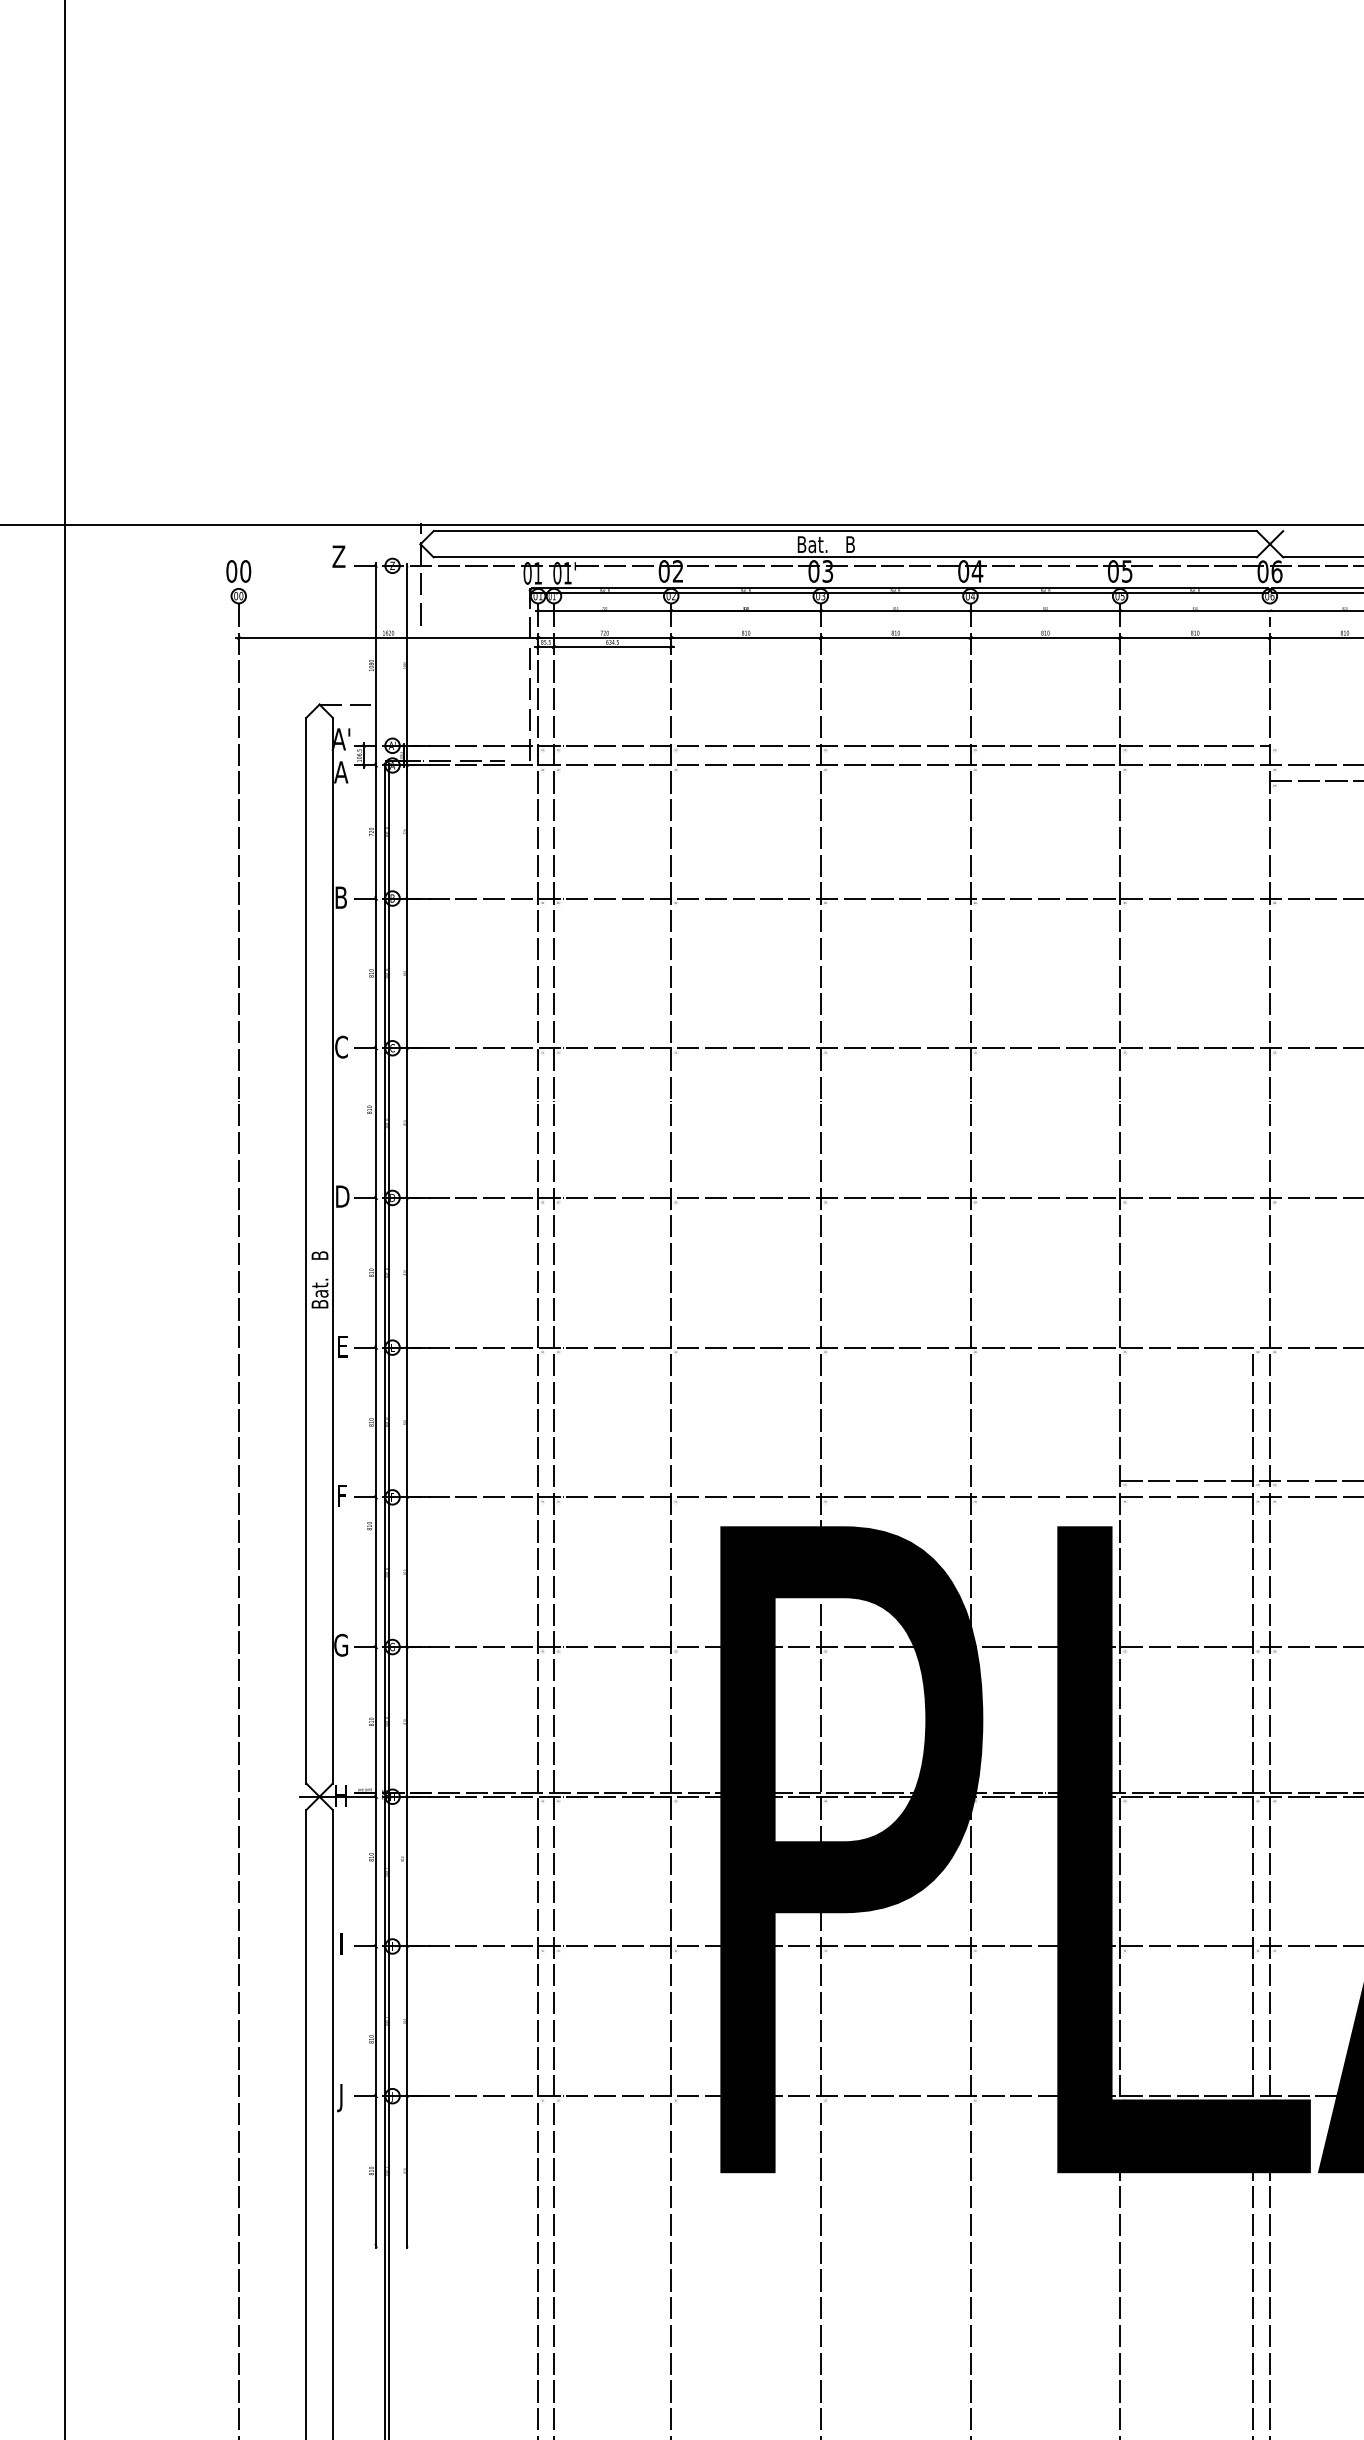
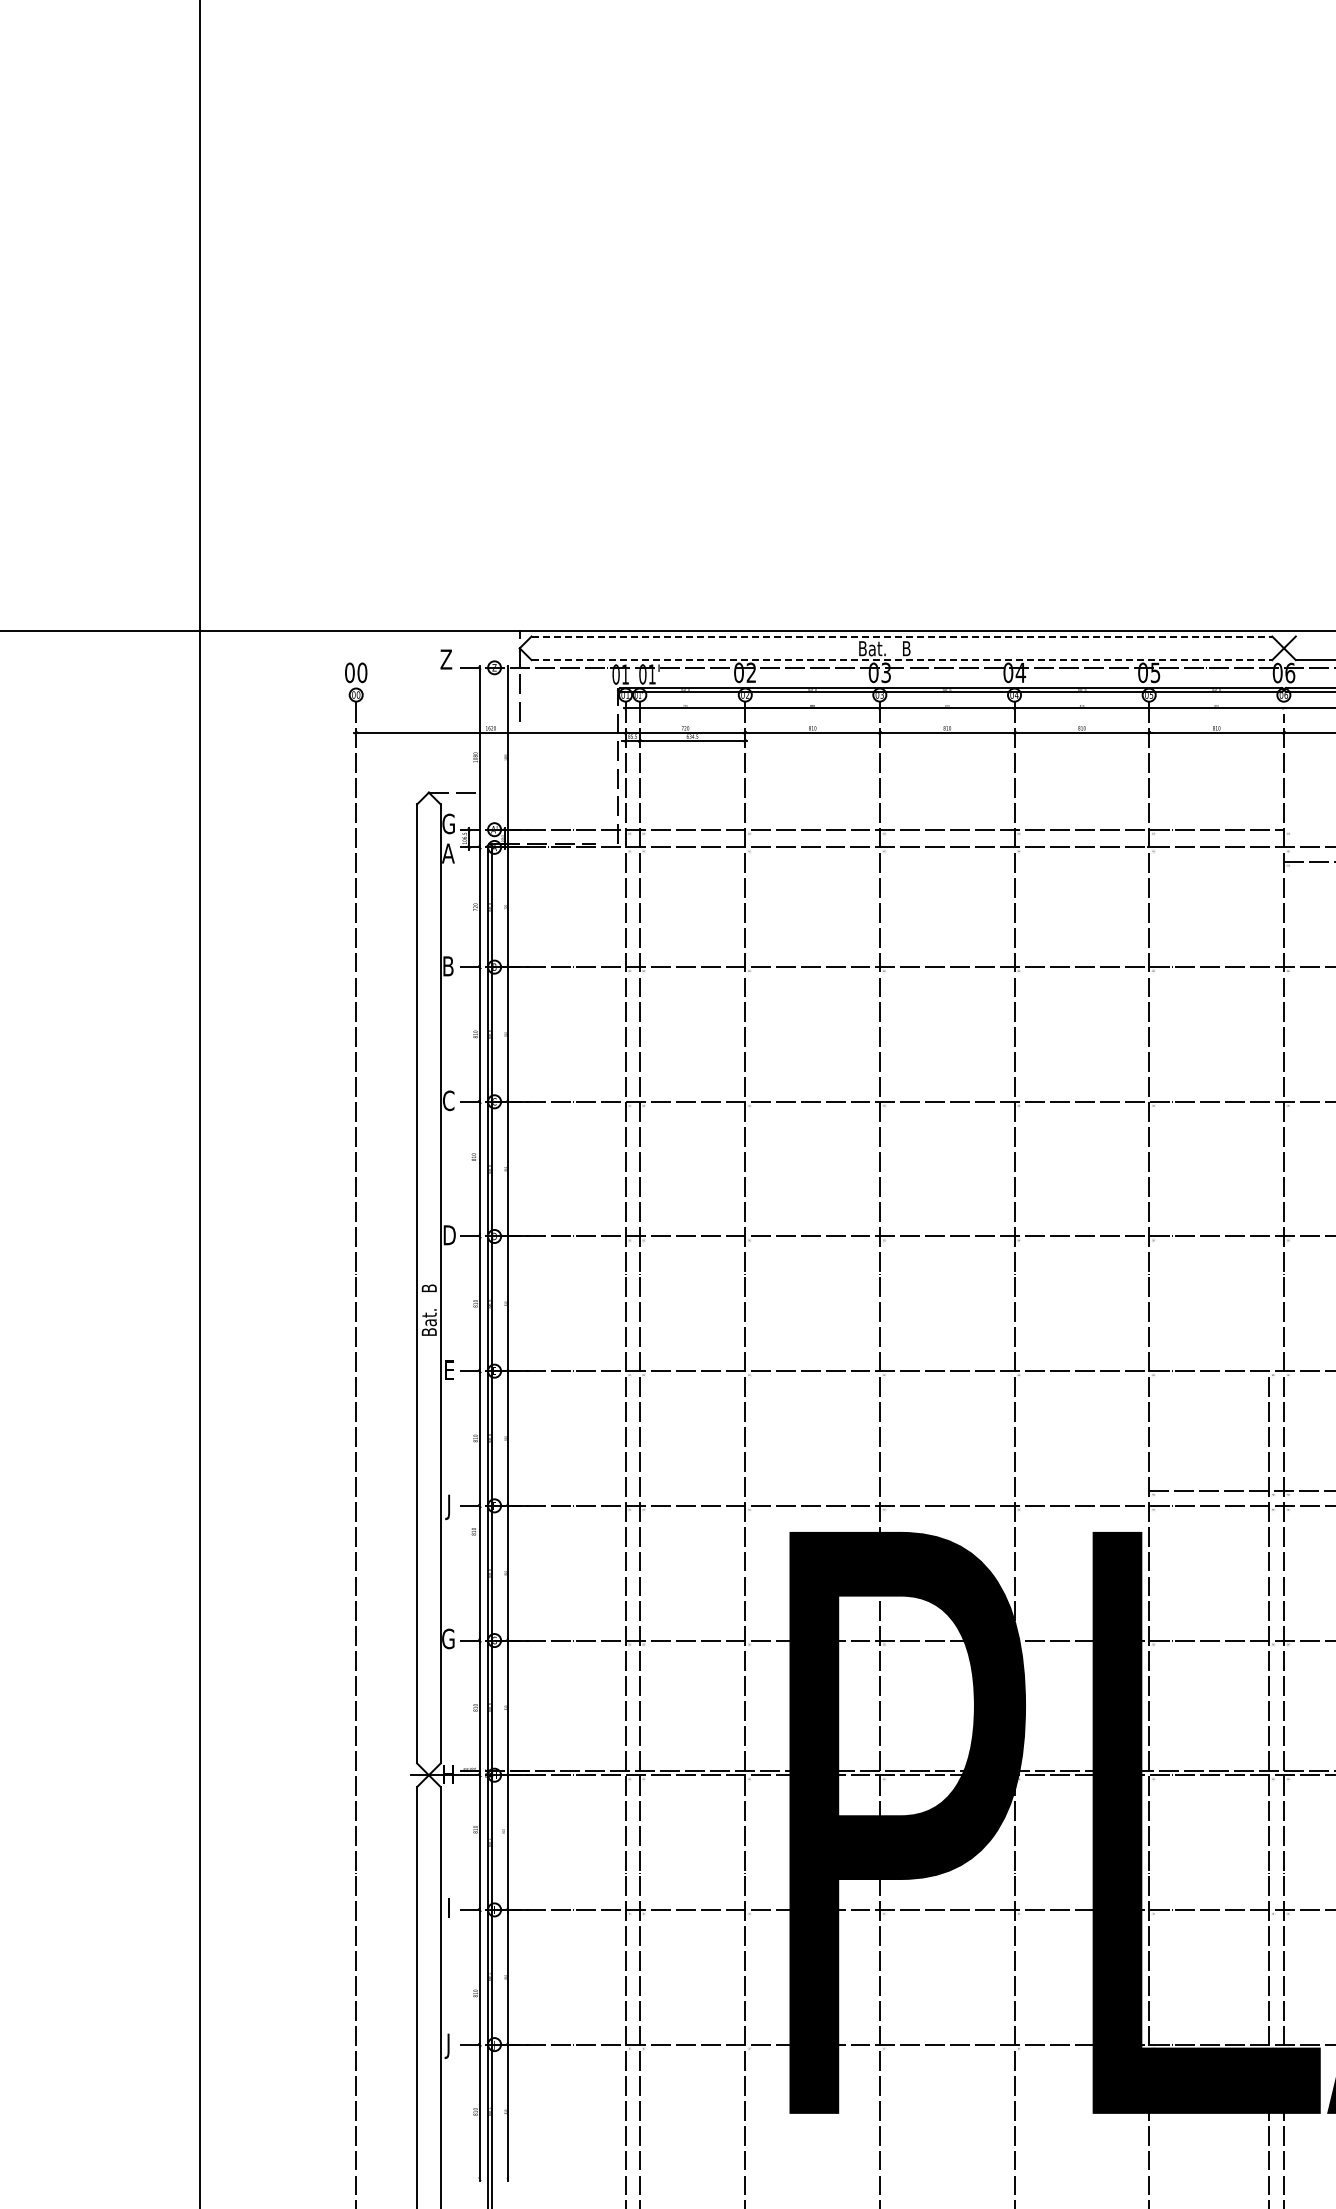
line: (845, 531) -> (902, 636), solid -> dashed
line: (845, 557) -> (902, 660), solid -> dashed
text: (340, 738) -> (447, 823), A' -> G
text: (342, 1499) -> (449, 1507), F -> J

